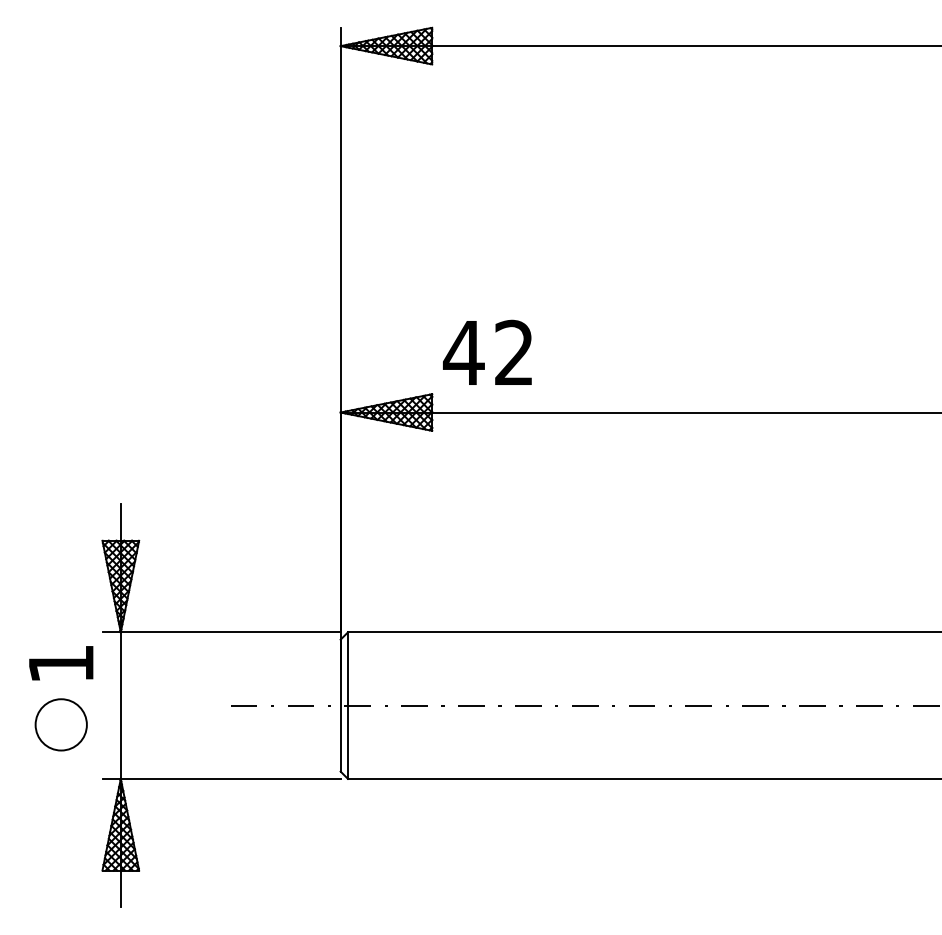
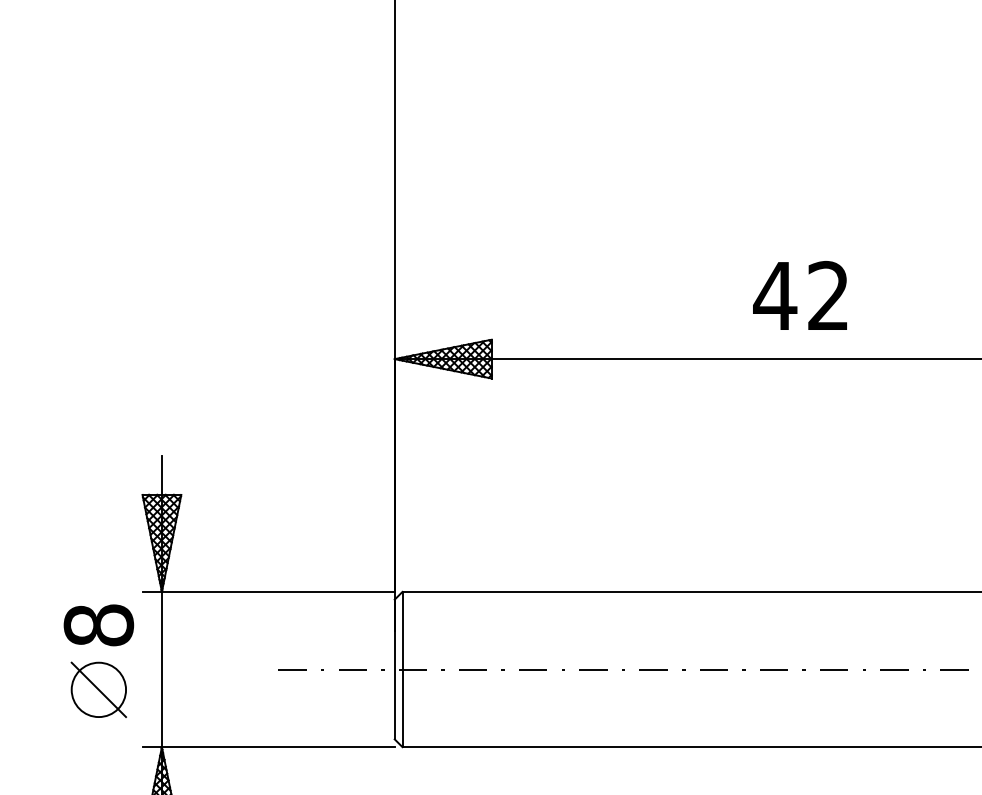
text: (487, 351) -> (800, 294), moved
text: (61, 663) -> (99, 624), 1 -> 8
line: (60, 724) -> (98, 689), added

